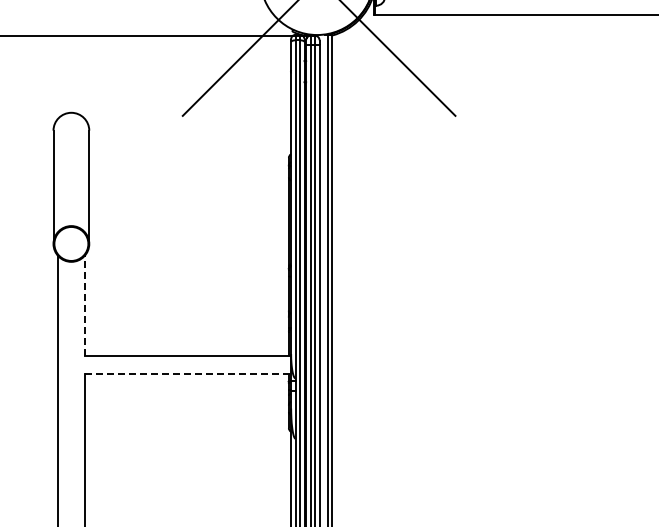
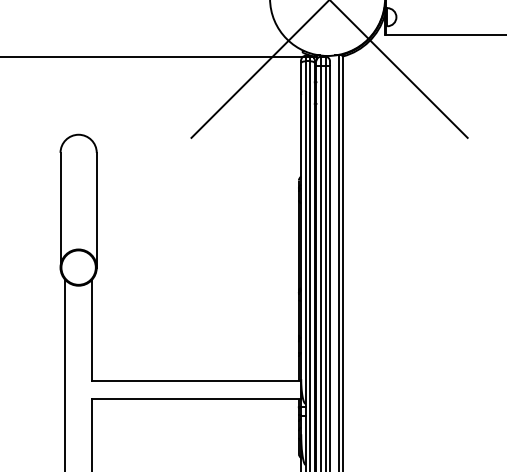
line: (84, 305) -> (91, 329), dashed -> solid
line: (188, 374) -> (197, 399), dashed -> solid

